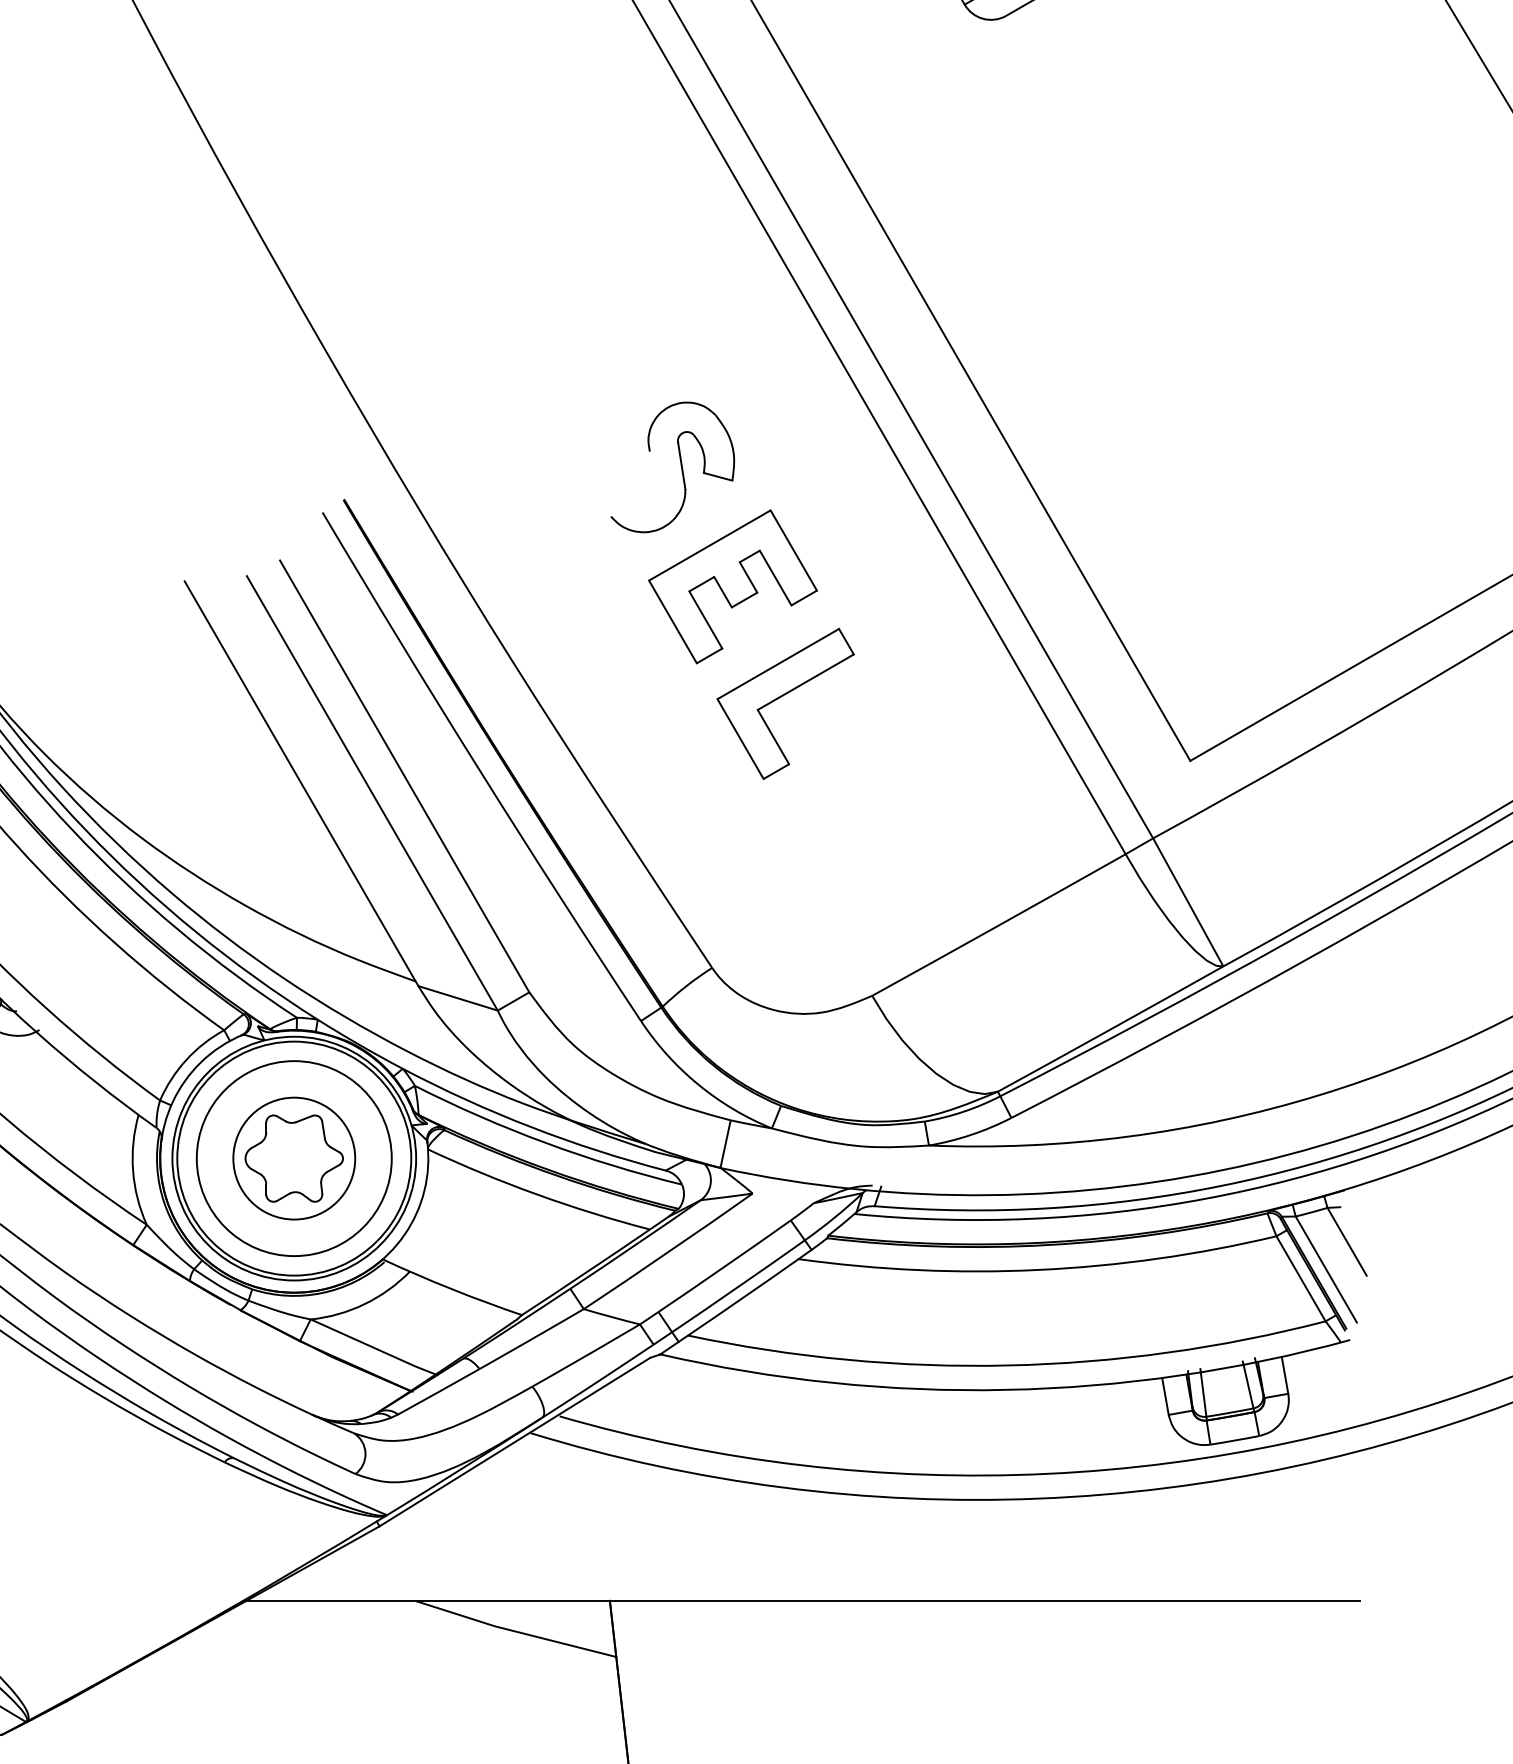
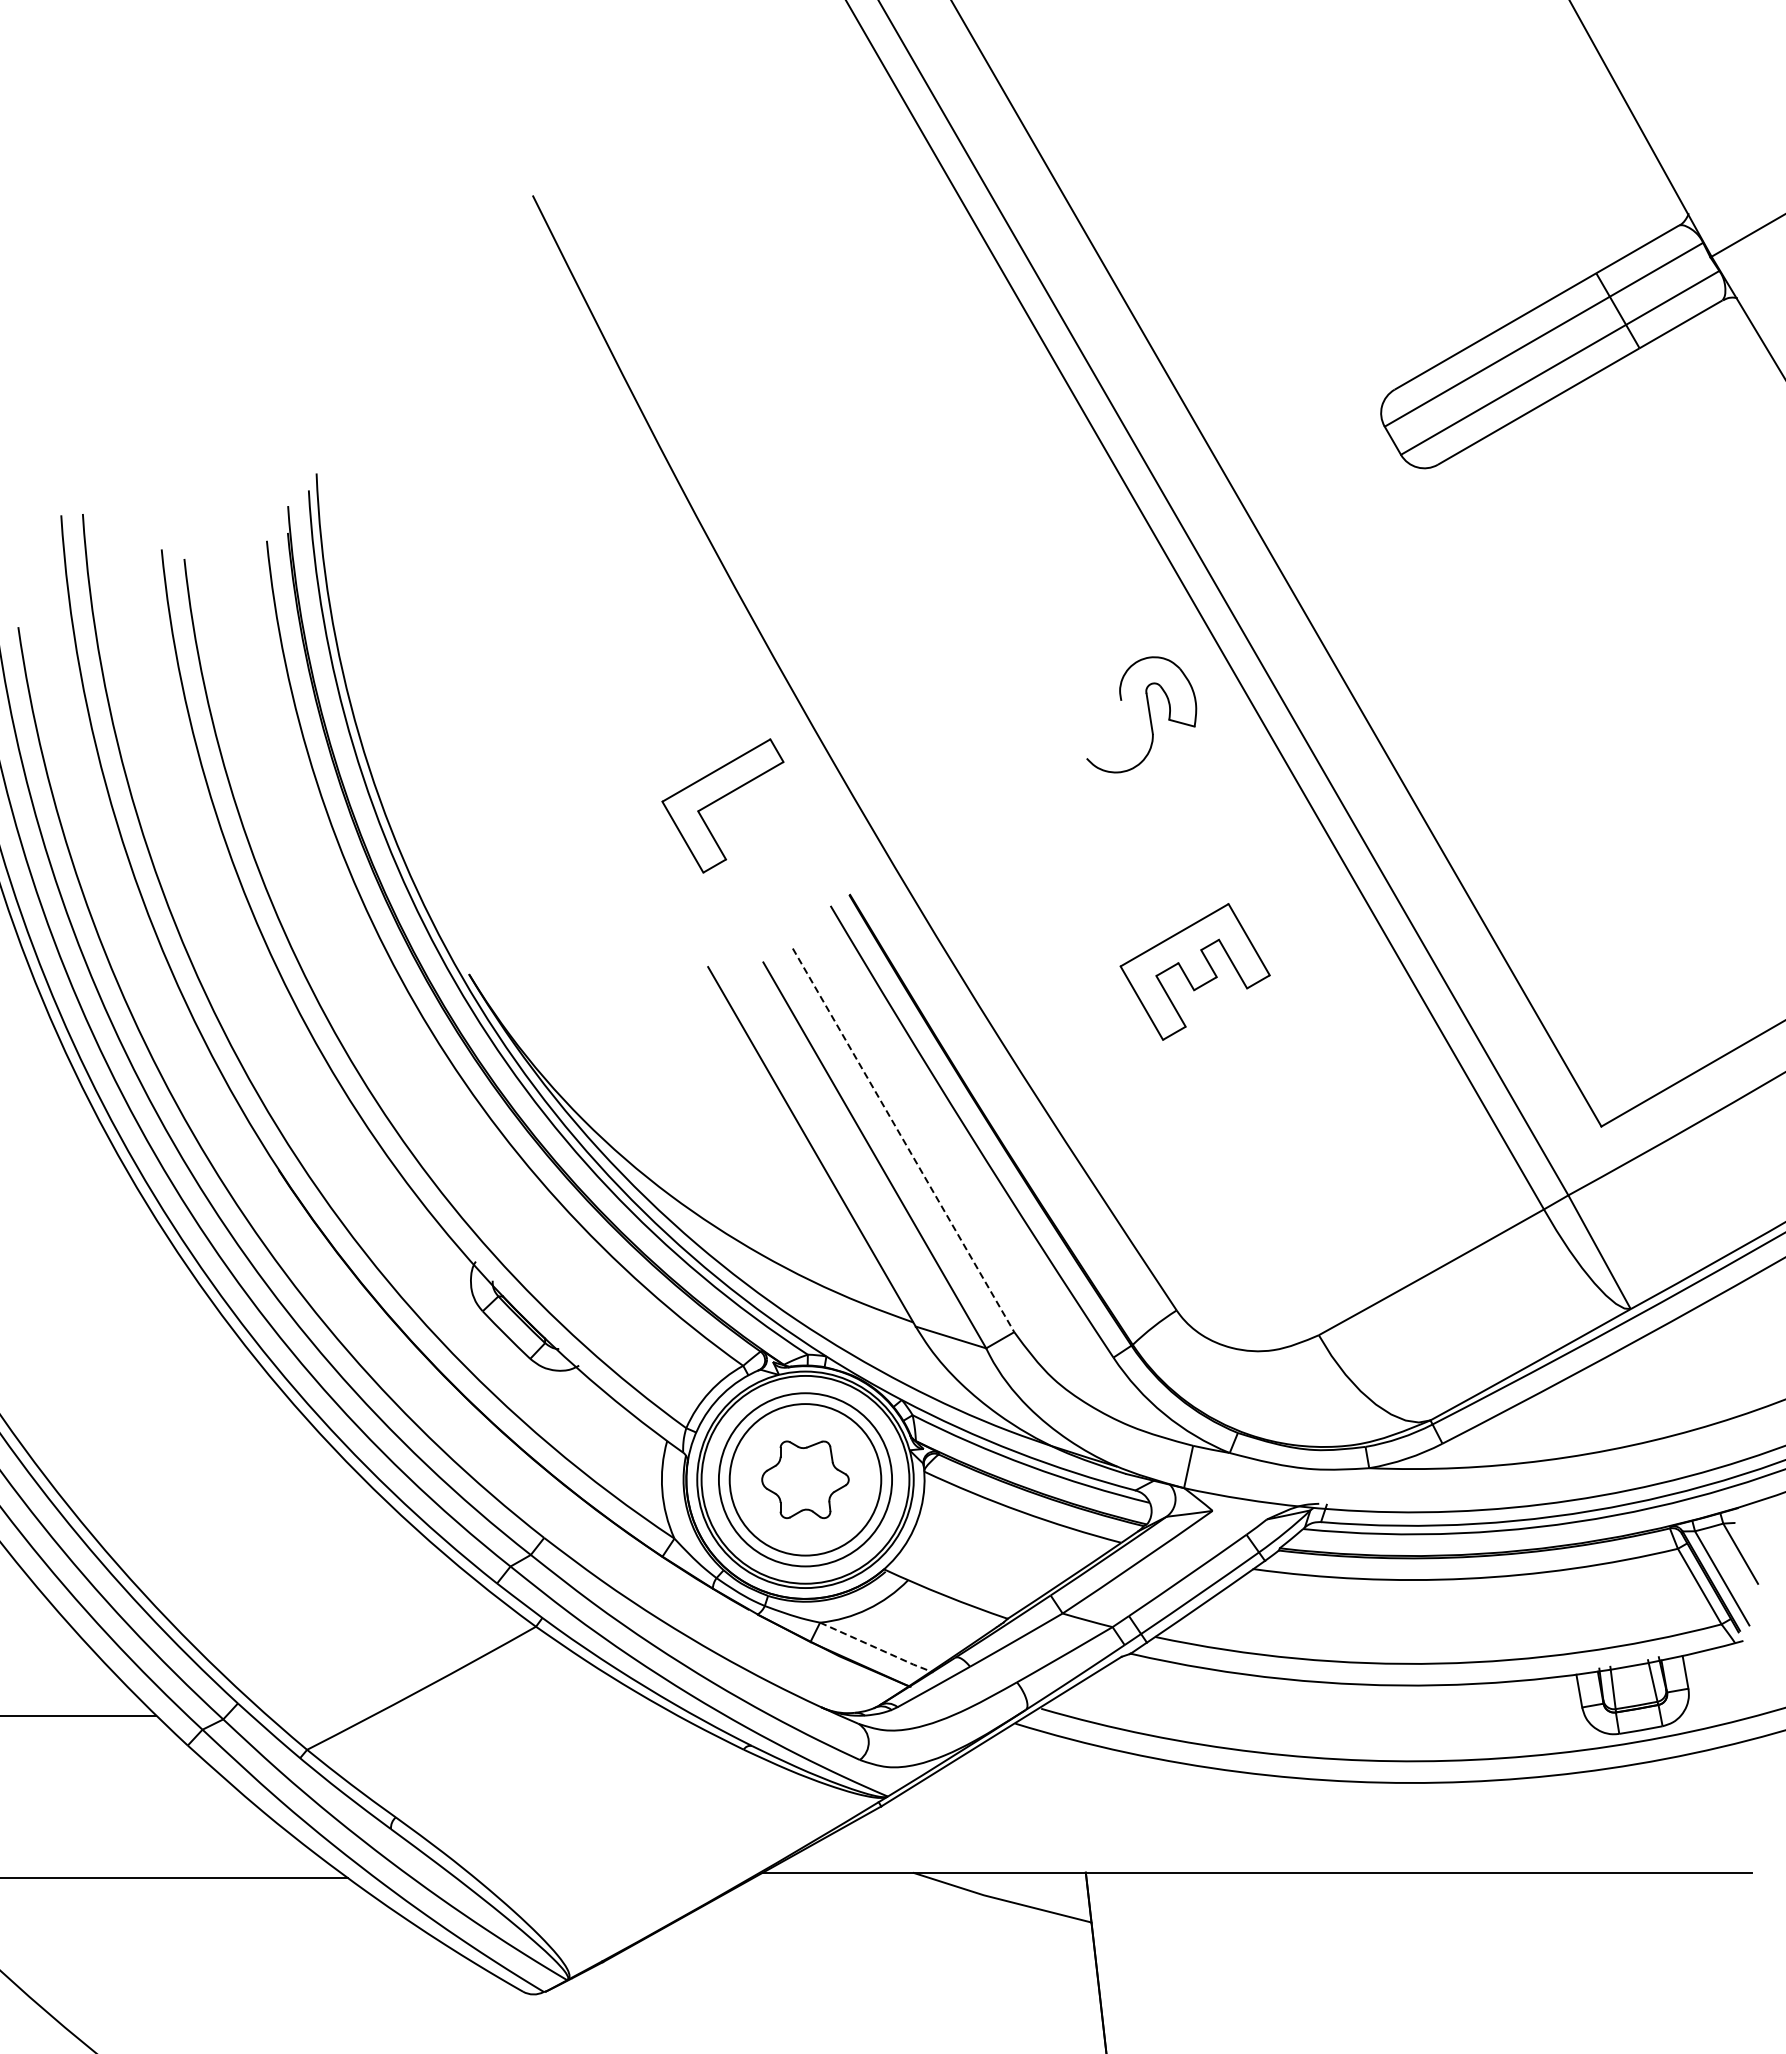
part: (680, 467) -> (1148, 714), moved
part: (785, 703) -> (722, 805), moved
line: (404, 776) -> (903, 1140), solid -> dashed
circle: (294, 1158) -> (805, 1479), size x1.4
line: (375, 1348) -> (877, 1648), solid -> dashed

